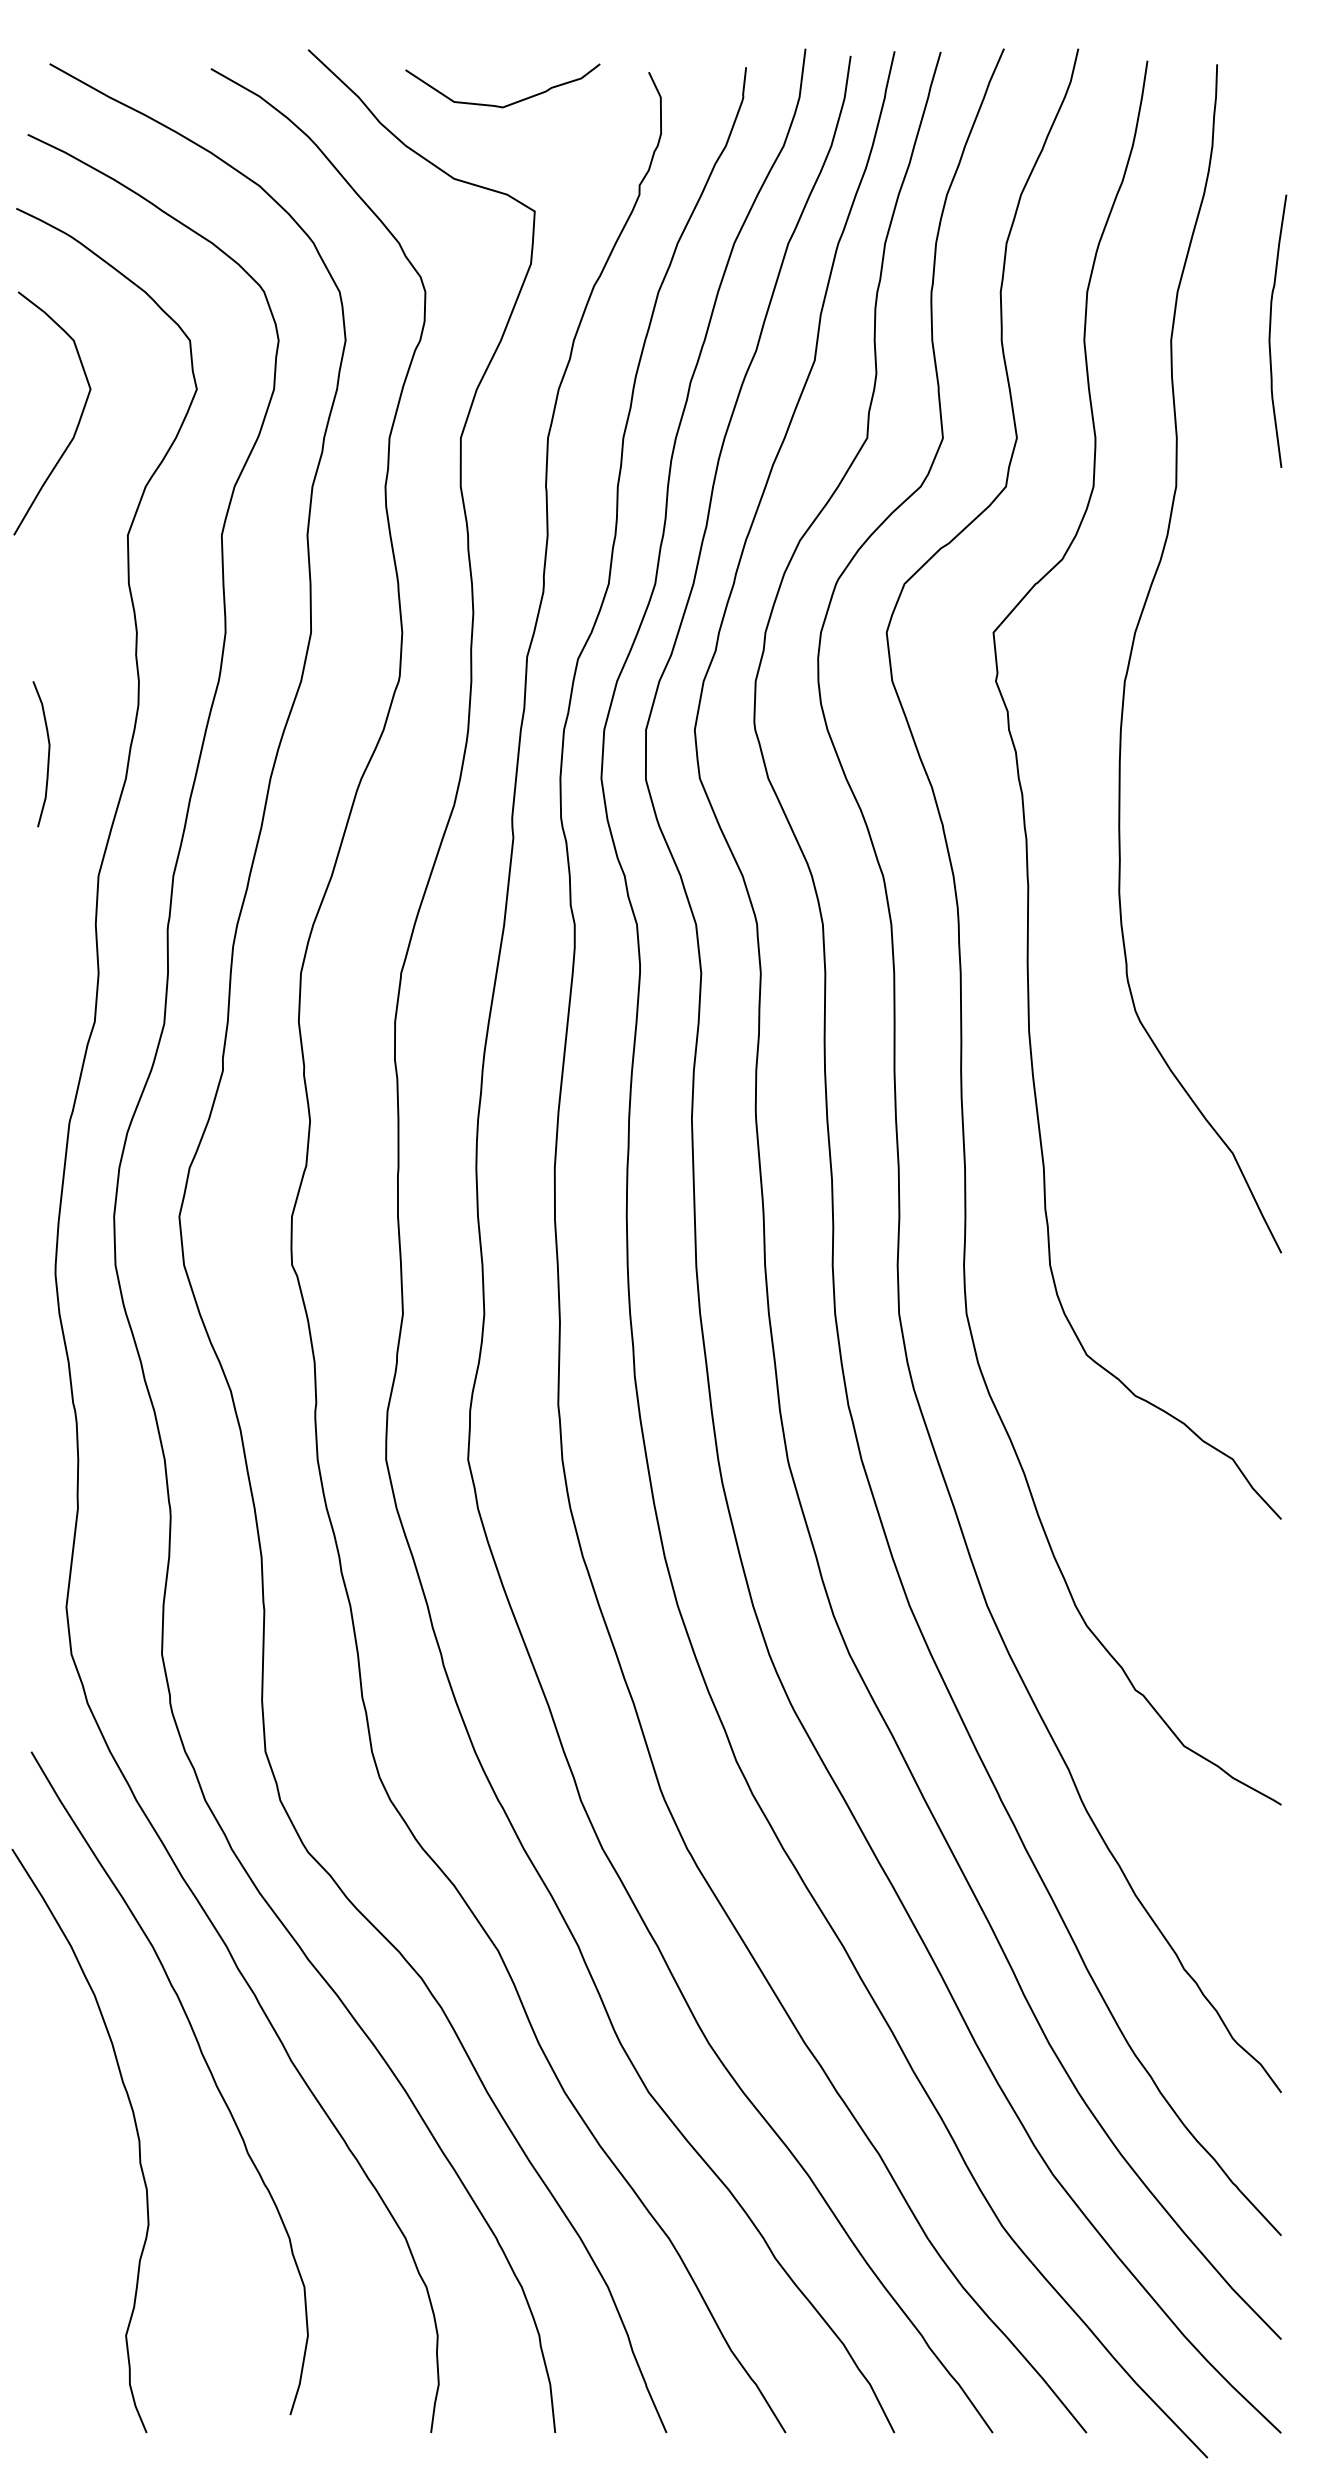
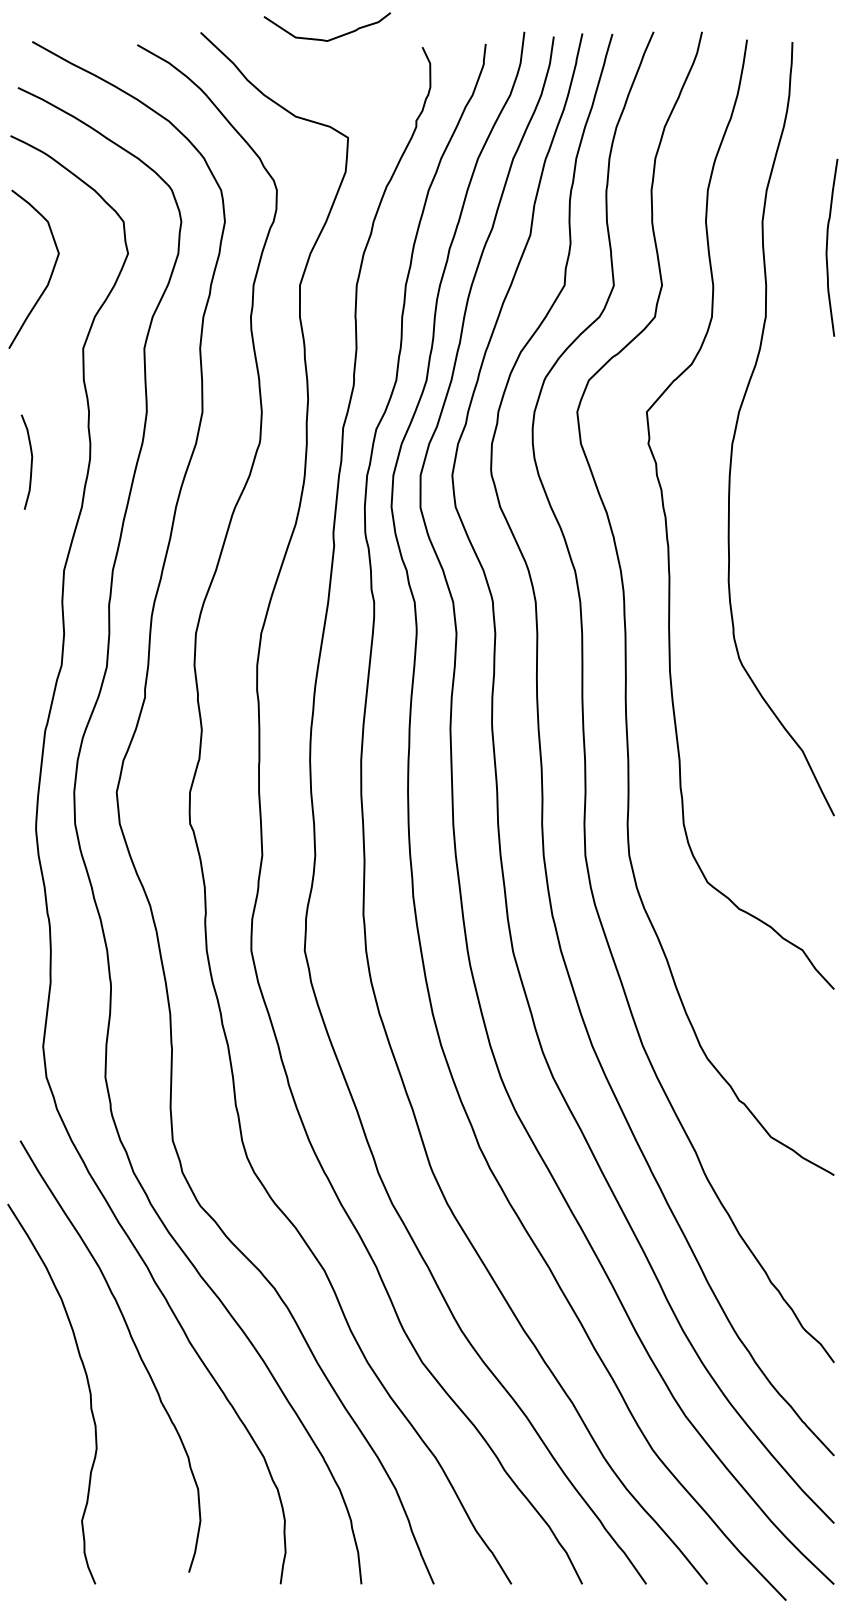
curve: (509, 103) -> (331, 38), moved
curve: (1270, 330) -> (827, 247), moved
curve: (46, 756) -> (30, 463), moved

